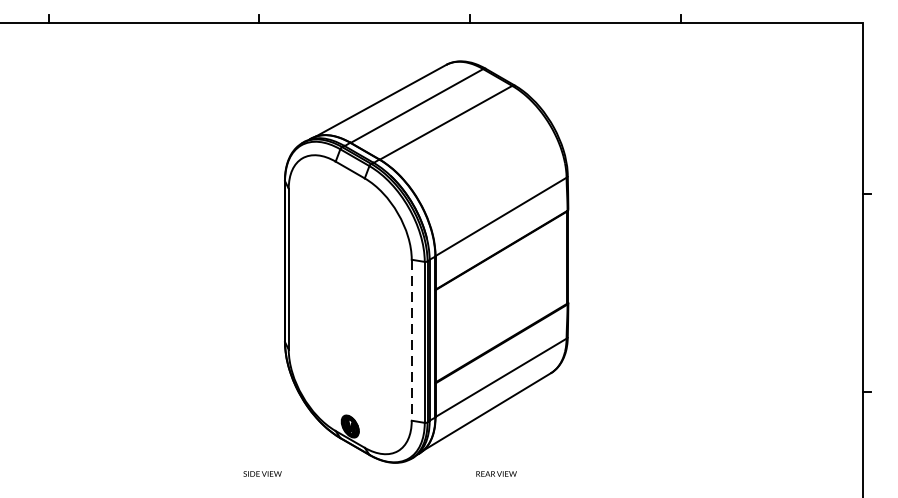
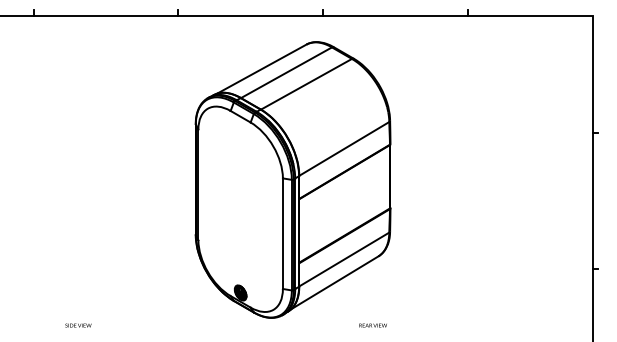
line: (411, 341) -> (282, 234), dashed -> solid
text: (262, 473) -> (78, 325), moved
text: (495, 473) -> (372, 325), moved

